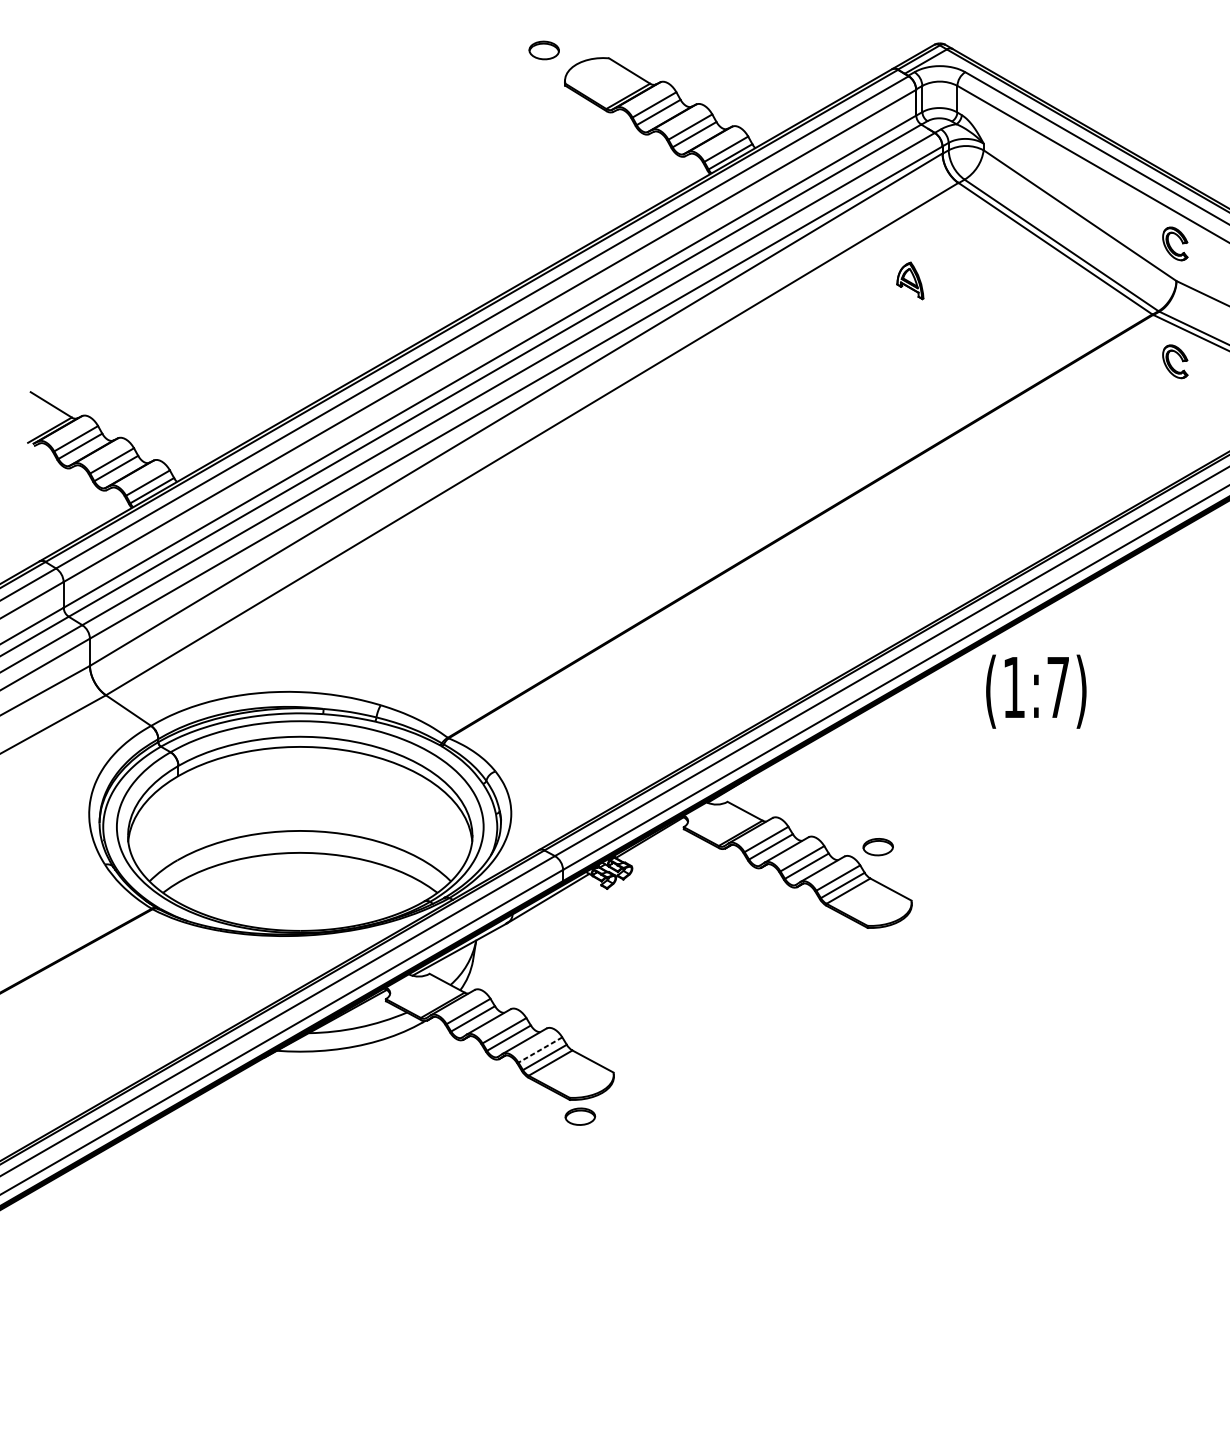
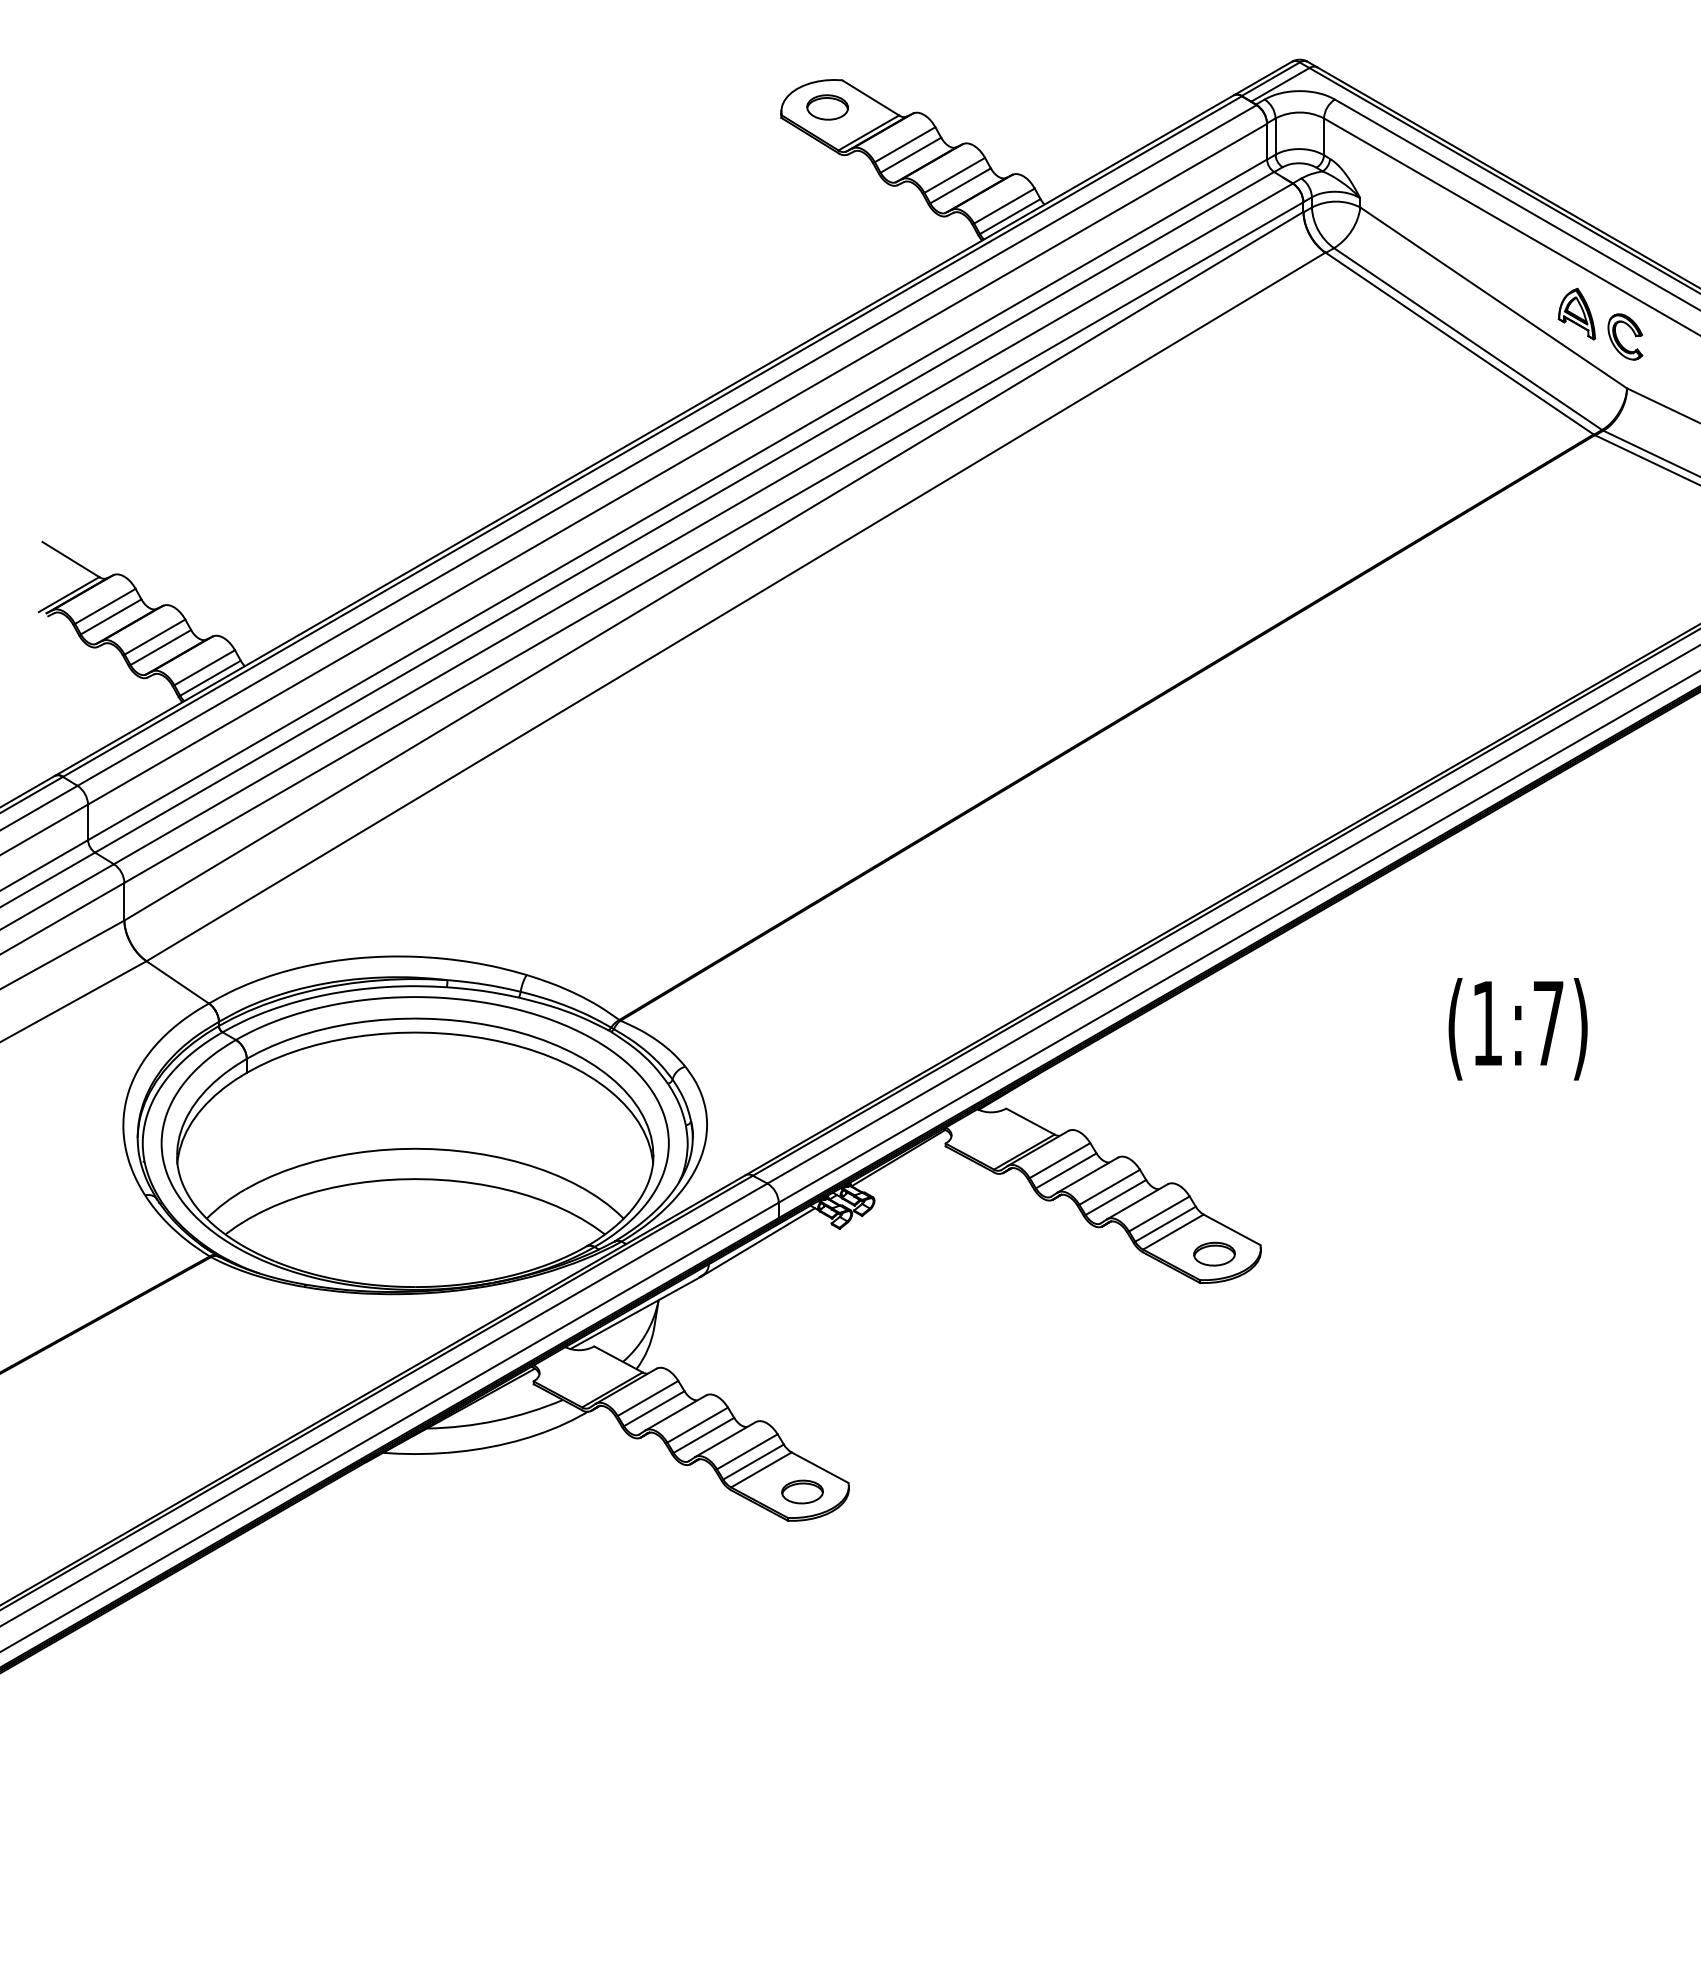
part: (544, 50) -> (827, 107), moved
part: (910, 280) -> (1576, 313), moved
part: (1170, 363) -> (1618, 502), removed
text: (1035, 691) -> (1517, 1029), moved
part: (878, 846) -> (1214, 1253), moved
line: (540, 1049) -> (747, 1451), dashed -> solid
part: (580, 1116) -> (802, 1491), moved

